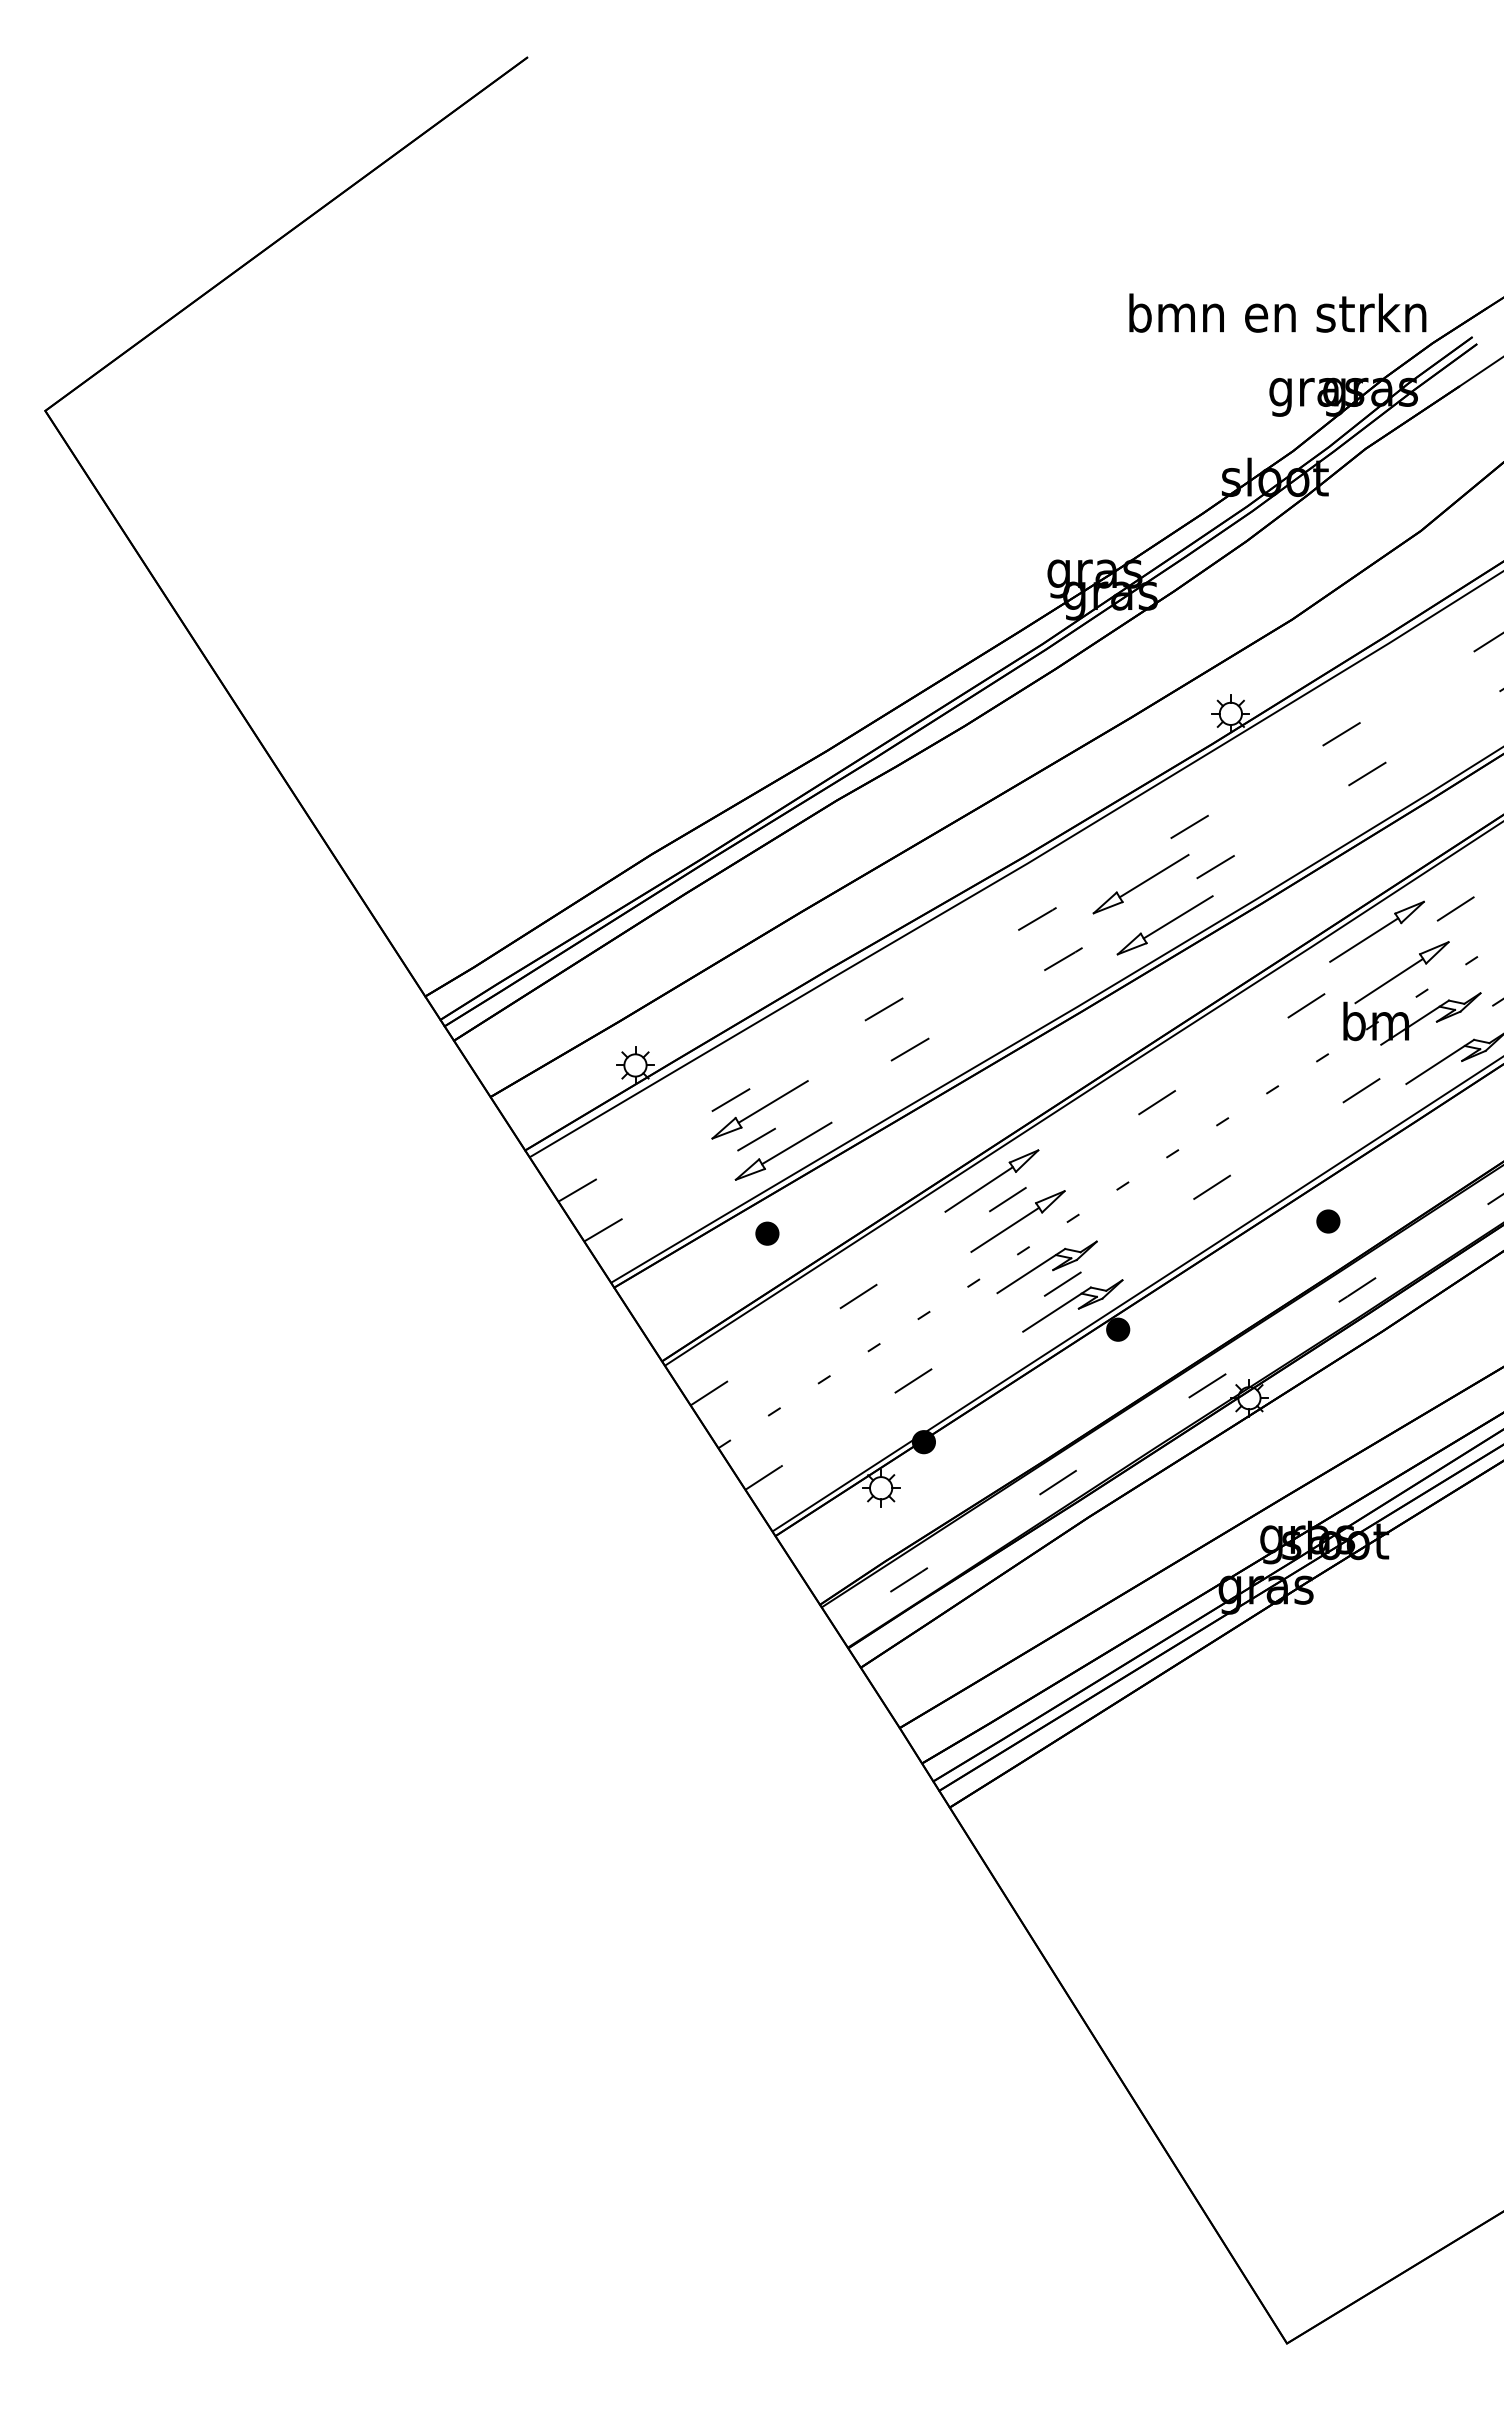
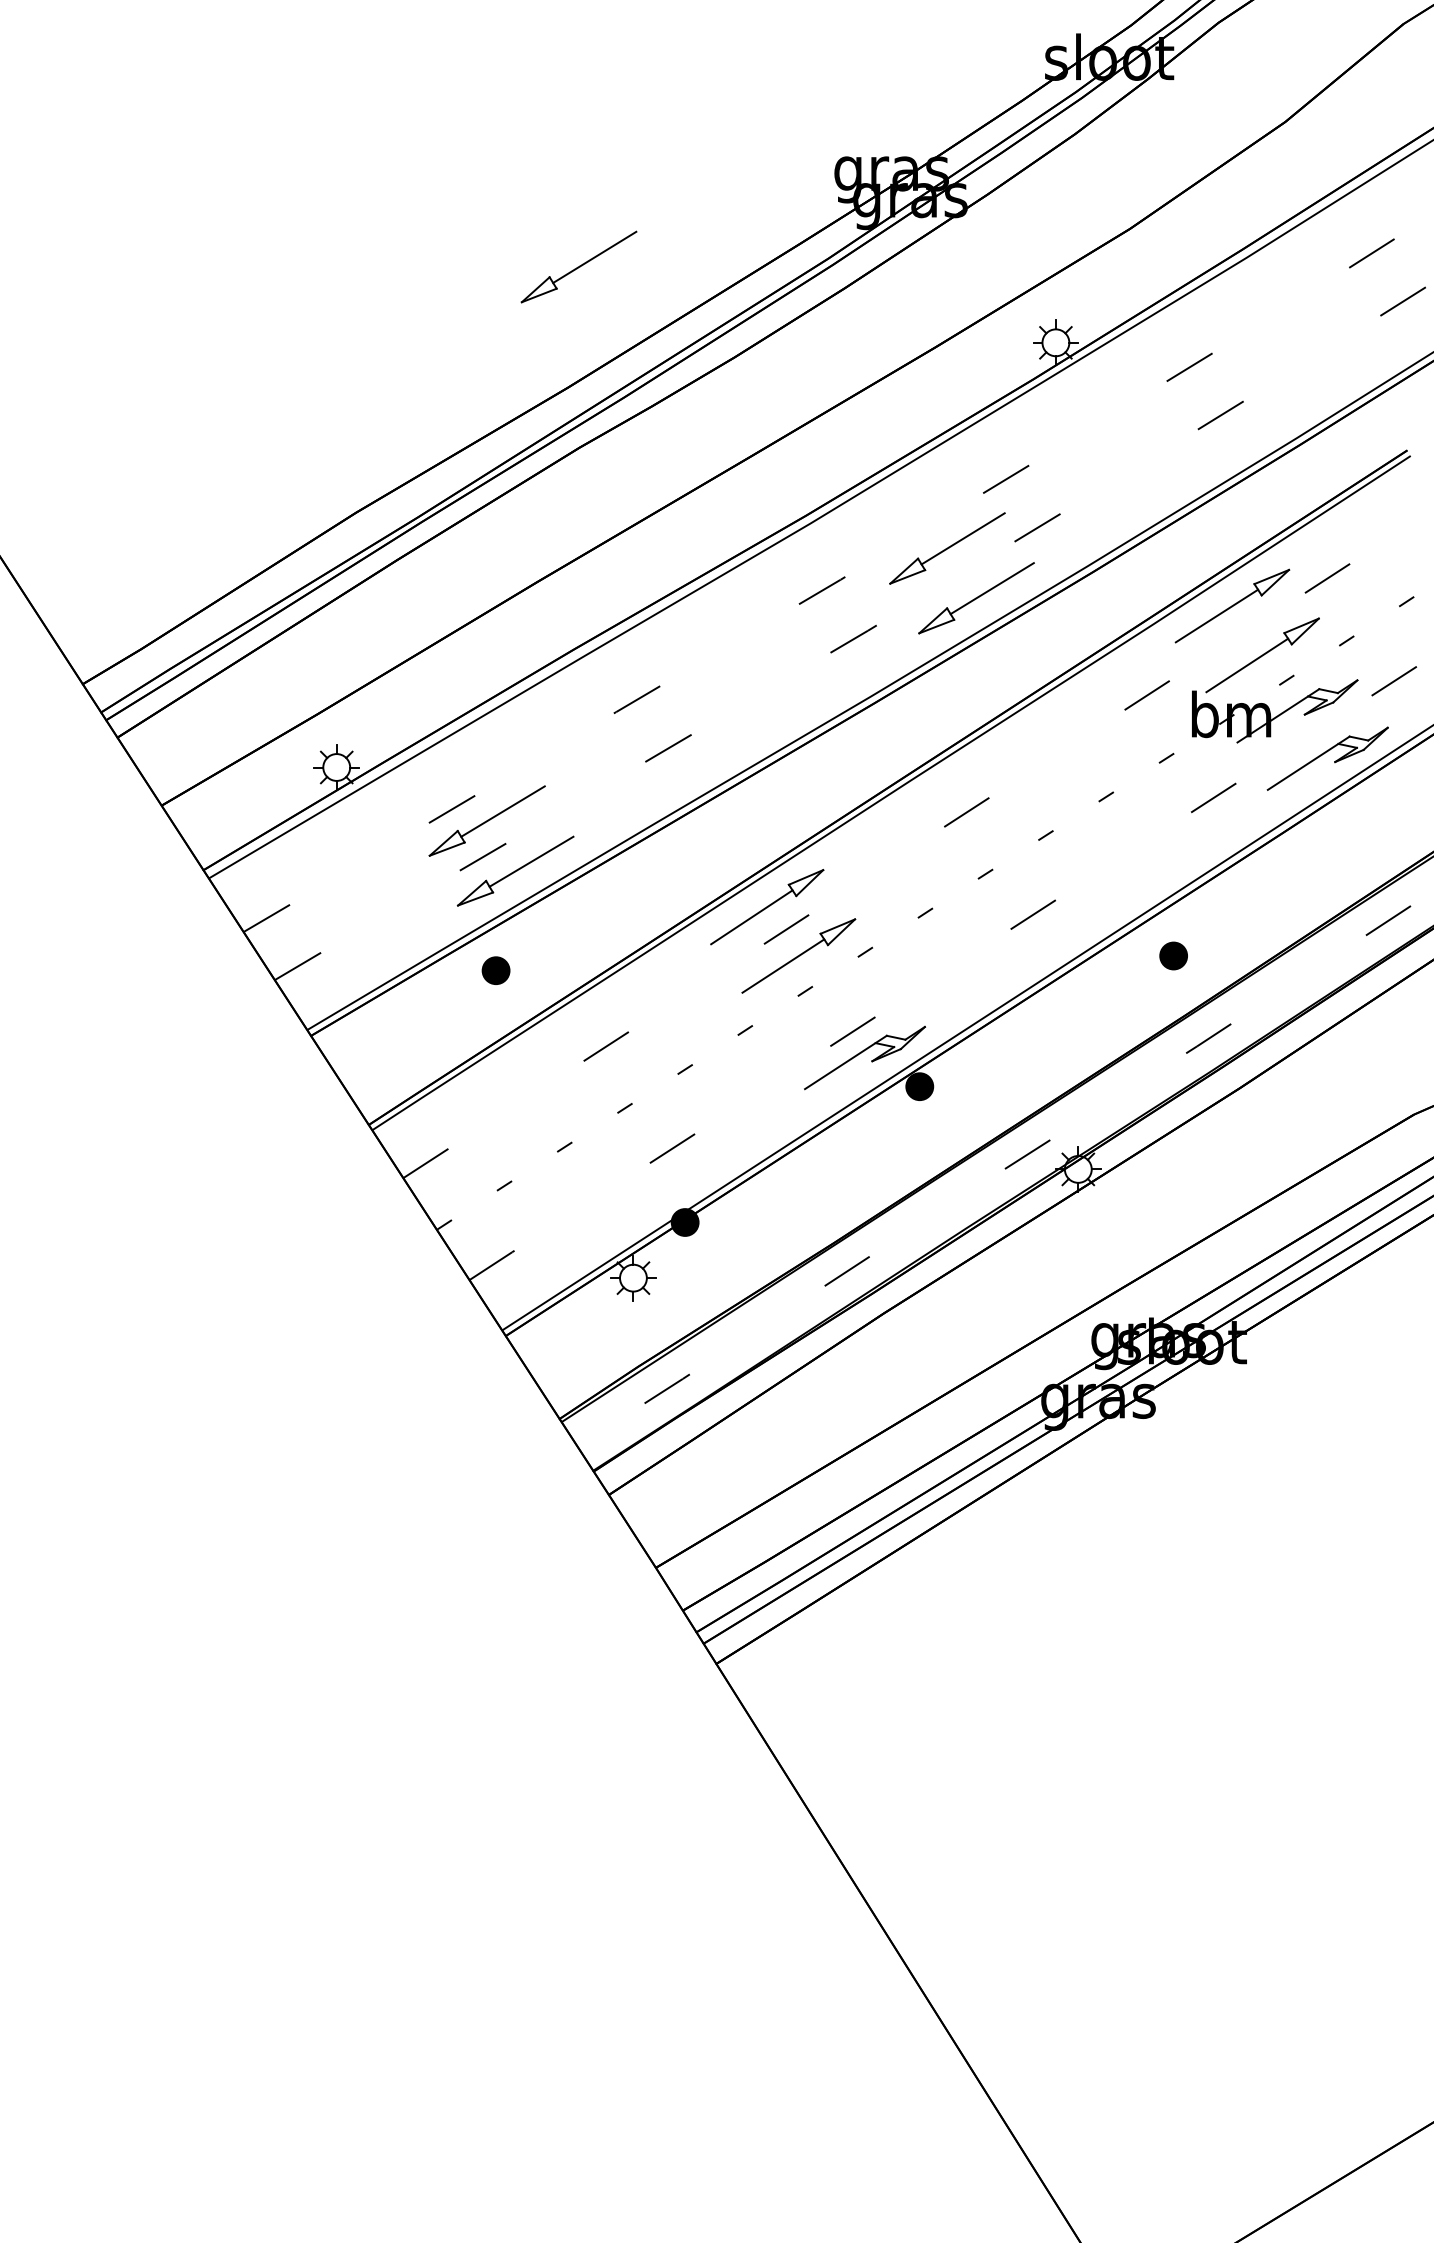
part: (835, 650) -> (578, 266), added
part: (1046, 1267) -> (833, 1011), removed

